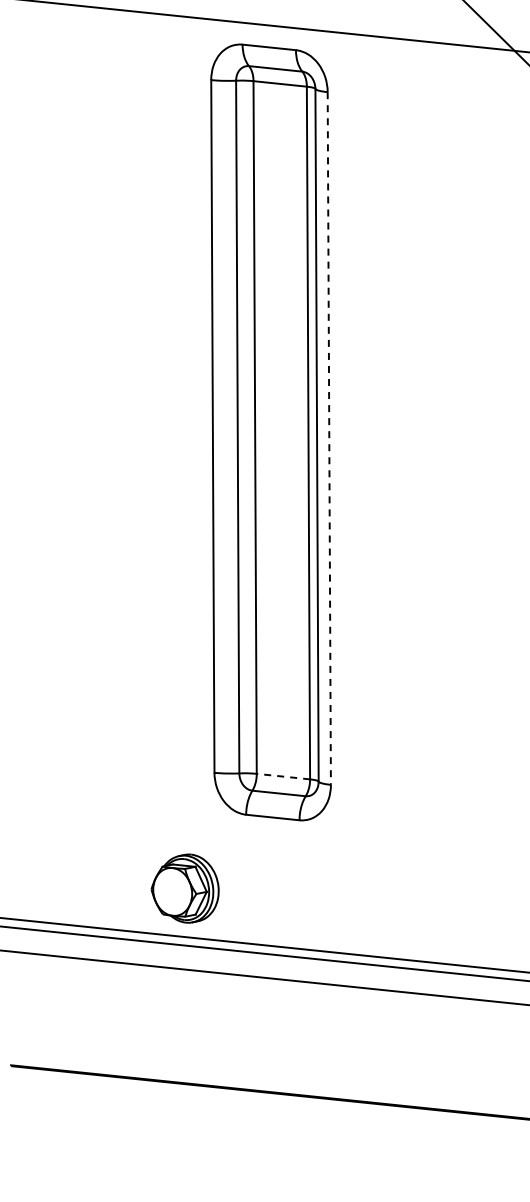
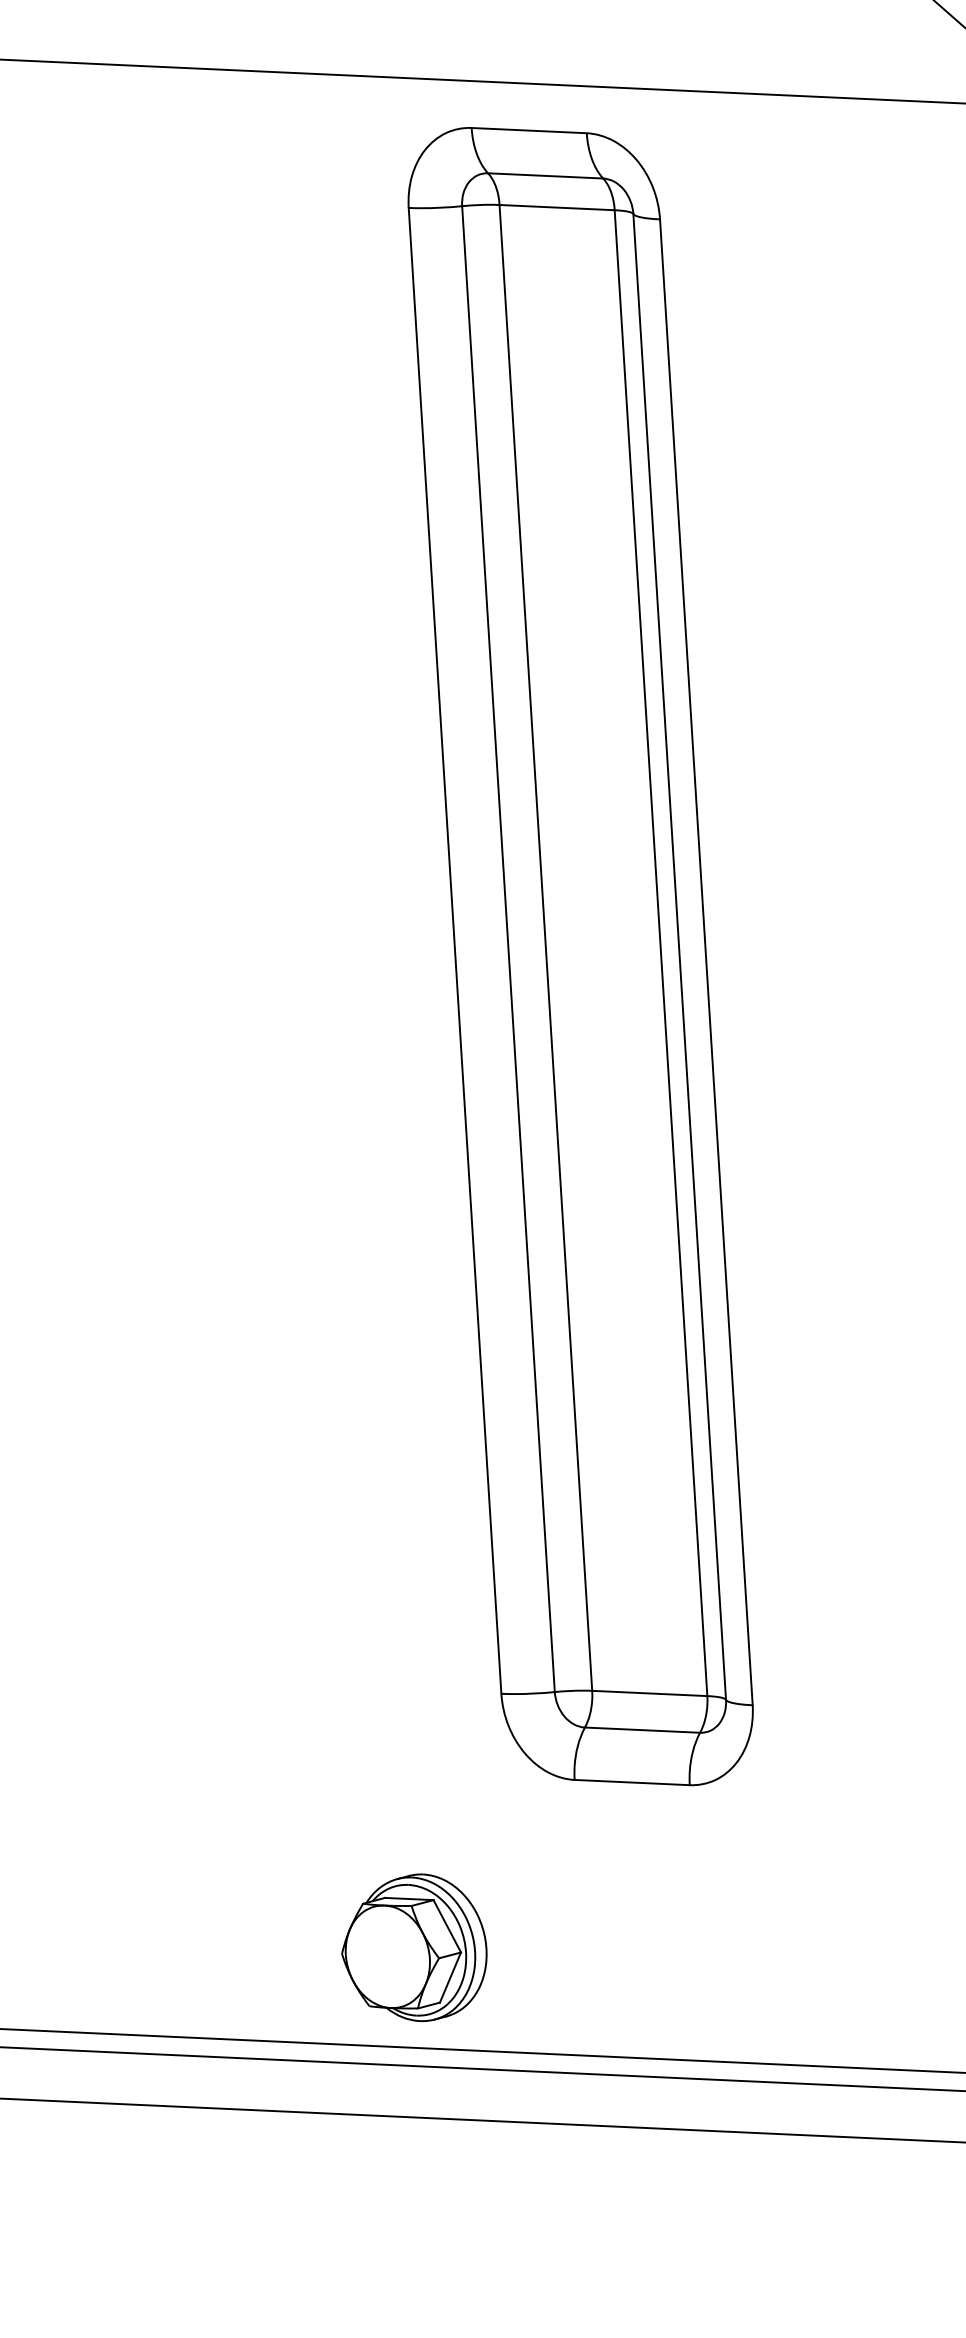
line: (329, 439) -> (706, 964), dashed -> solid
line: (283, 776) -> (649, 1693), dashed -> solid
part: (184, 888) -> (412, 1947), moved

